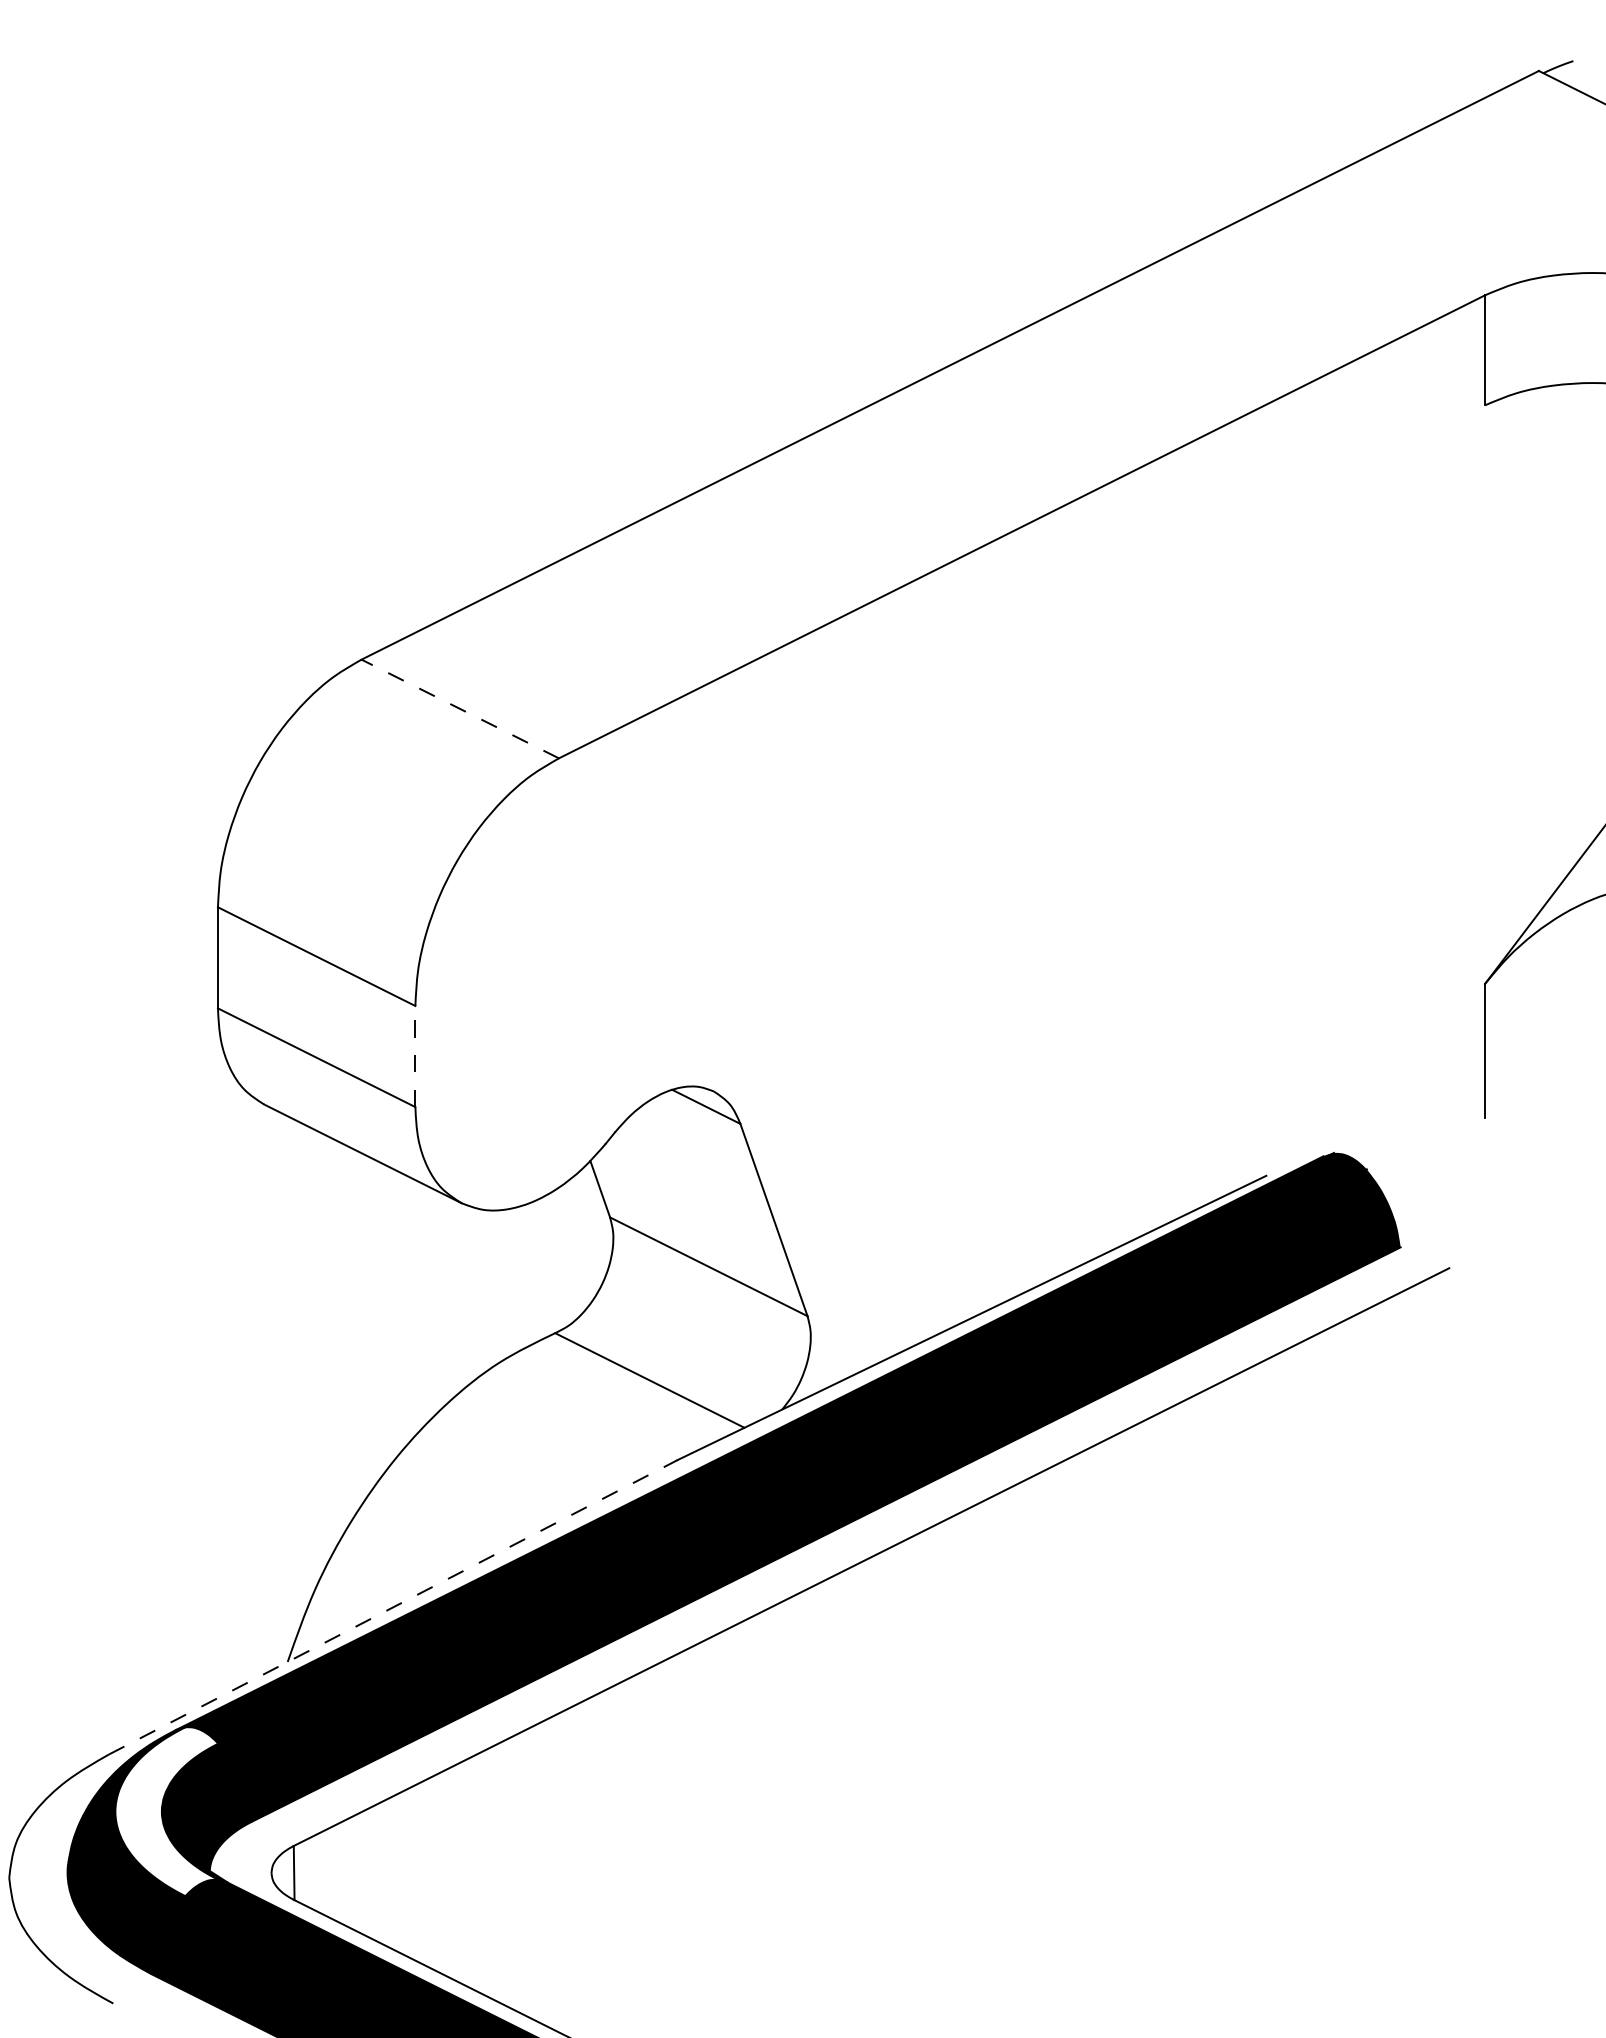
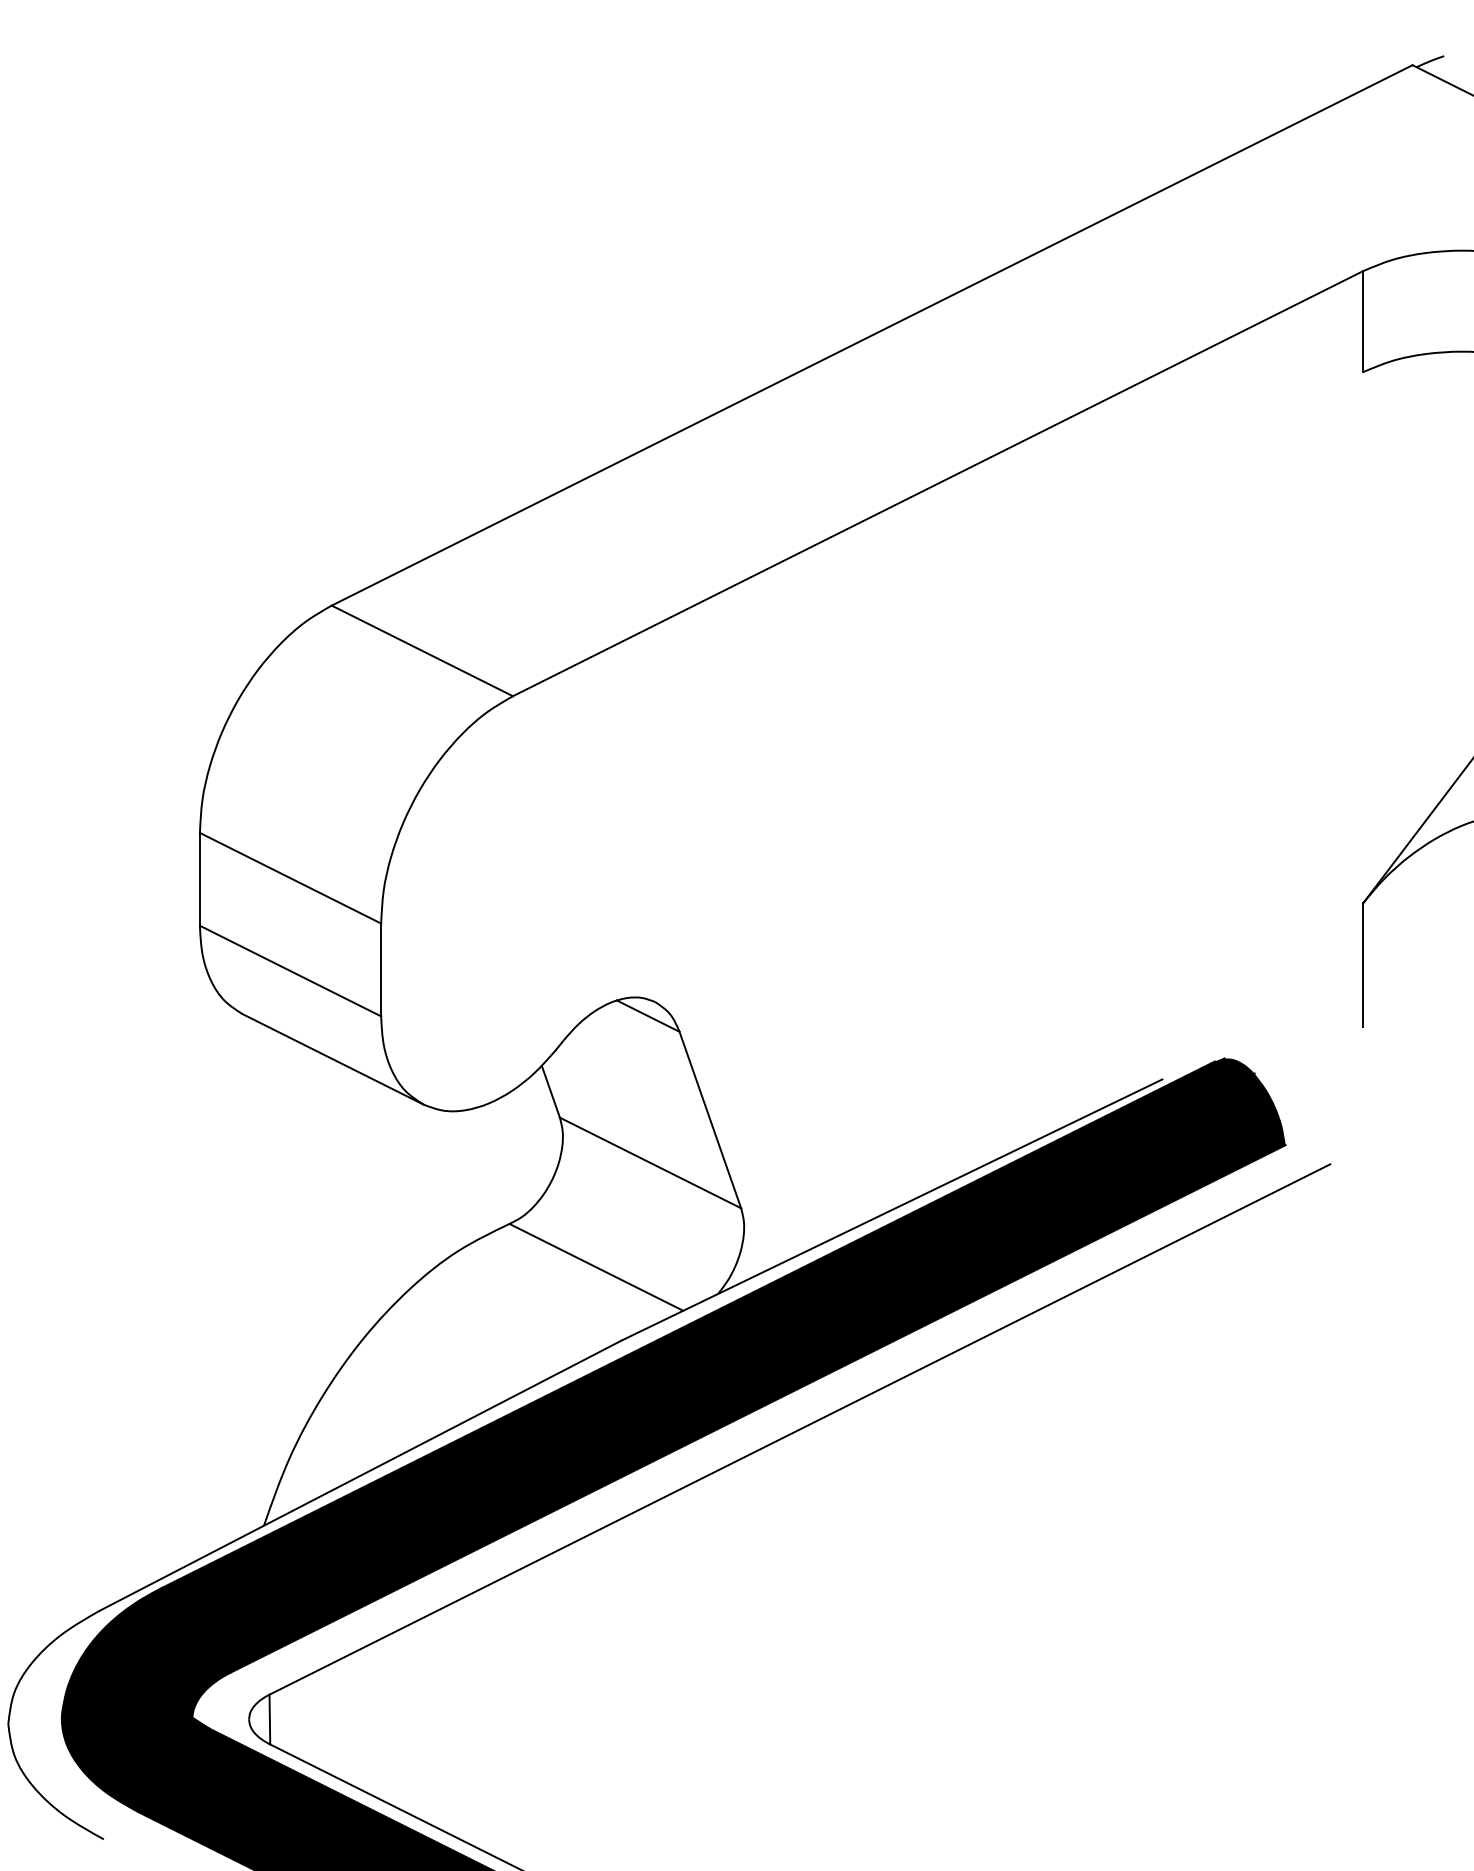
line: (459, 708) -> (421, 650), dashed -> solid
line: (415, 1056) -> (381, 969), dashed -> solid
line: (392, 1607) -> (360, 1475), dashed -> solid
fill: (166, 1810) -> (152, 1662), added

